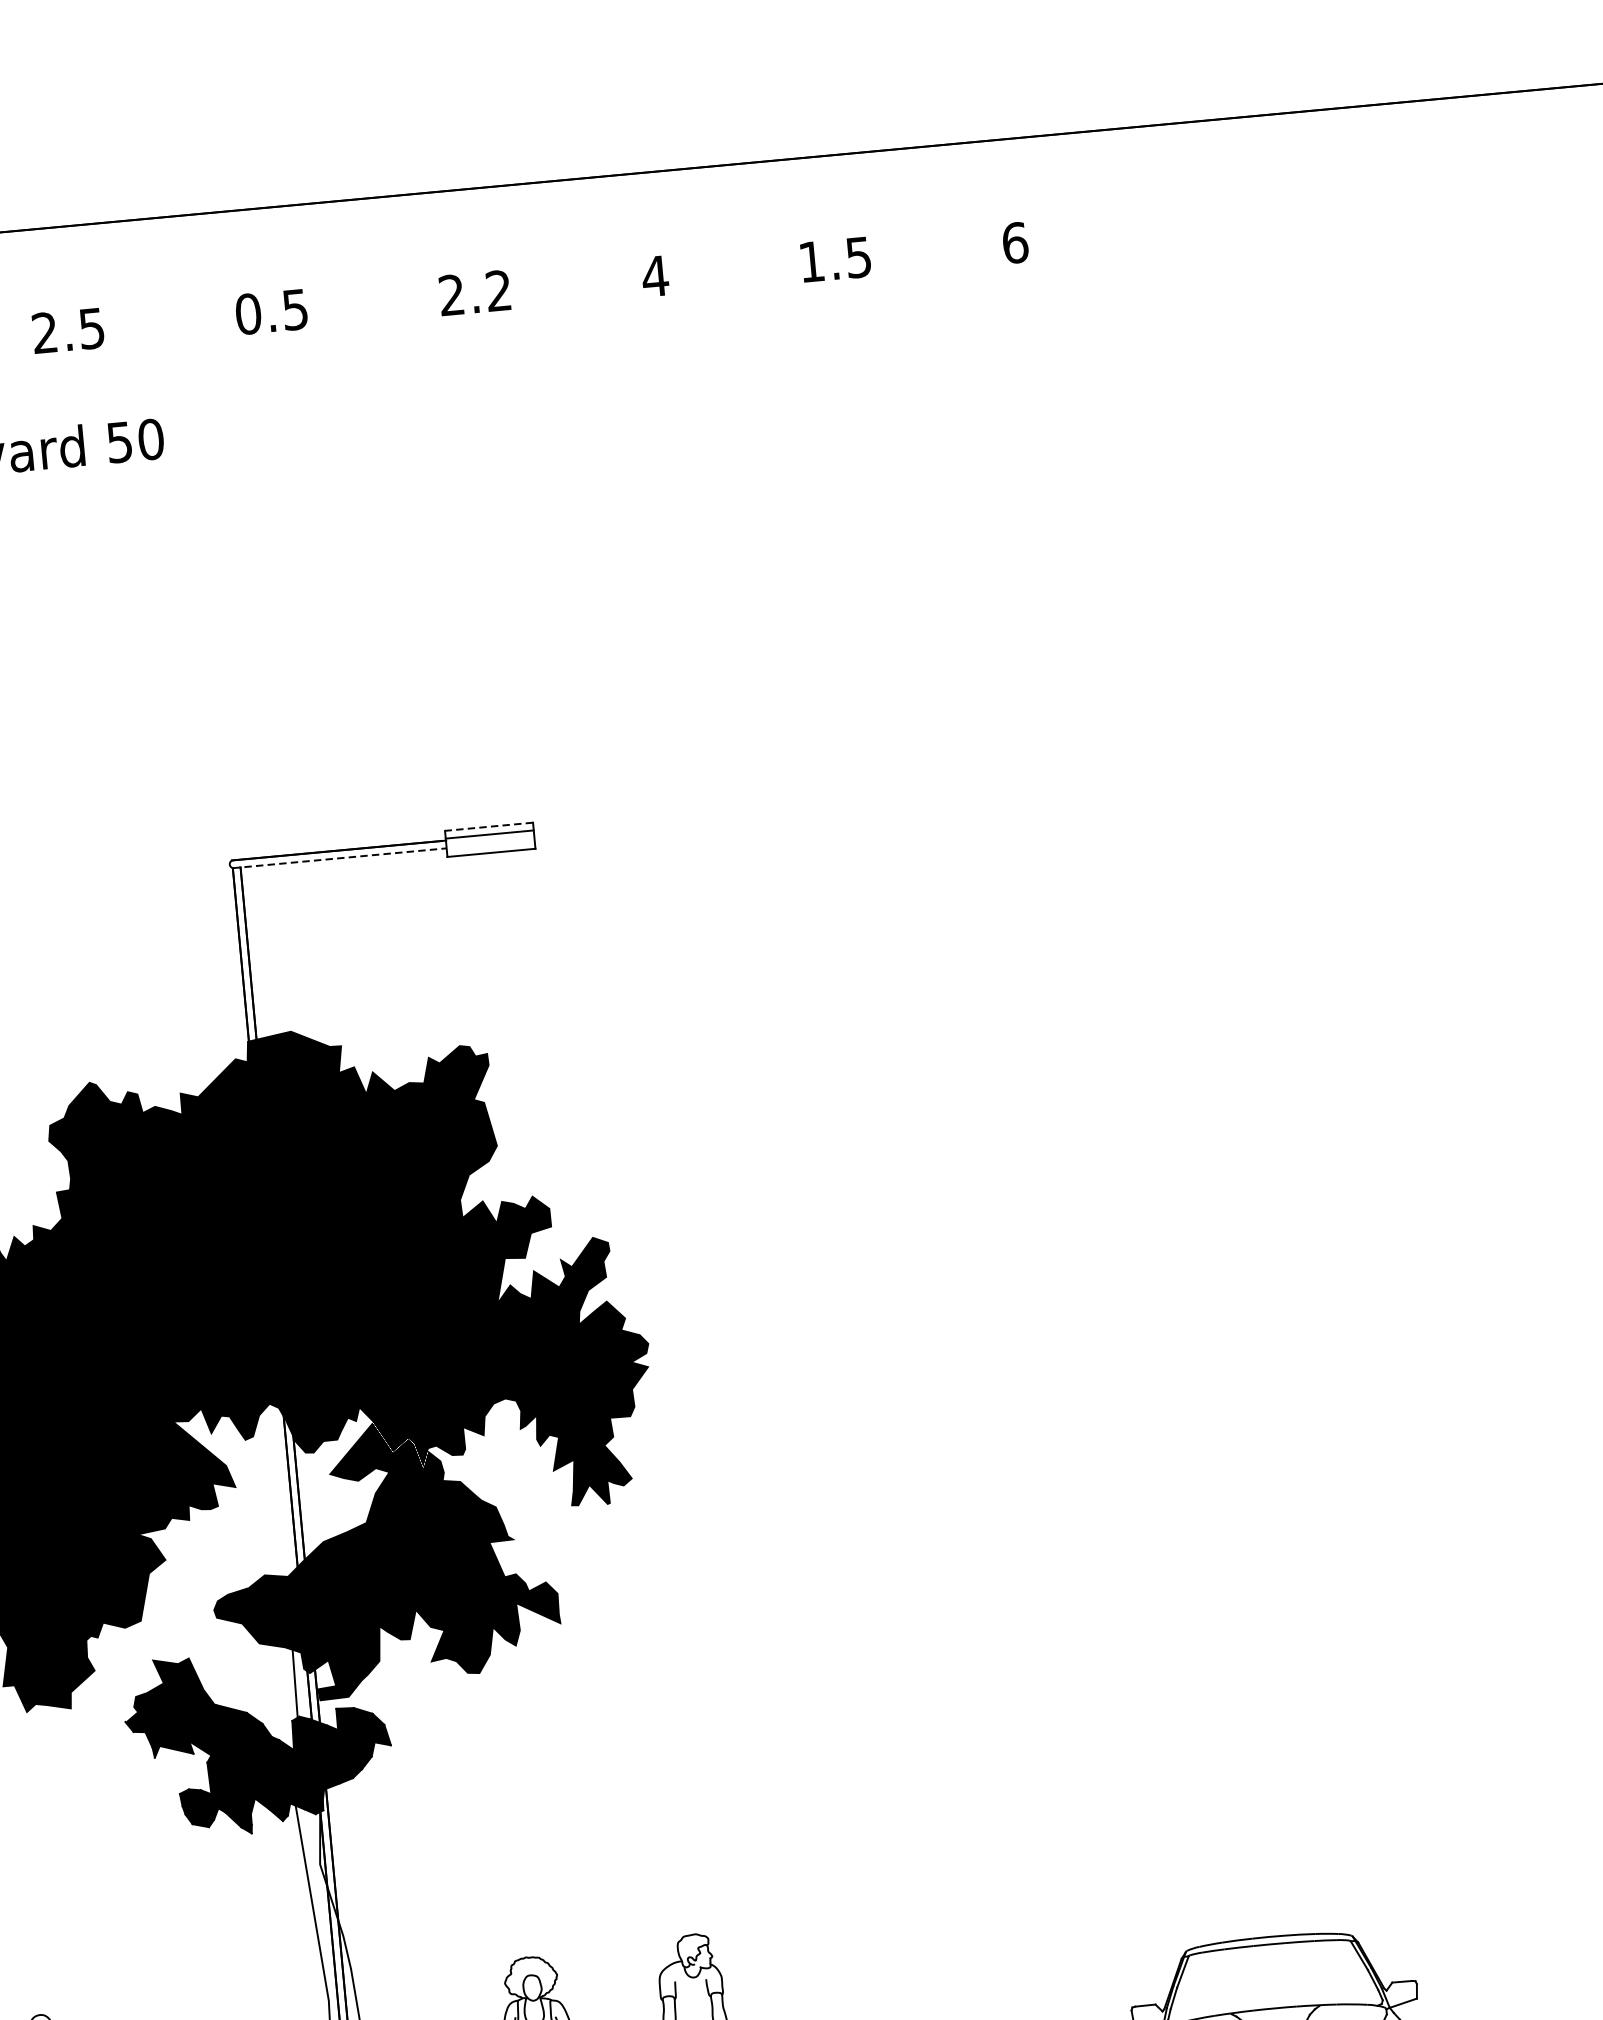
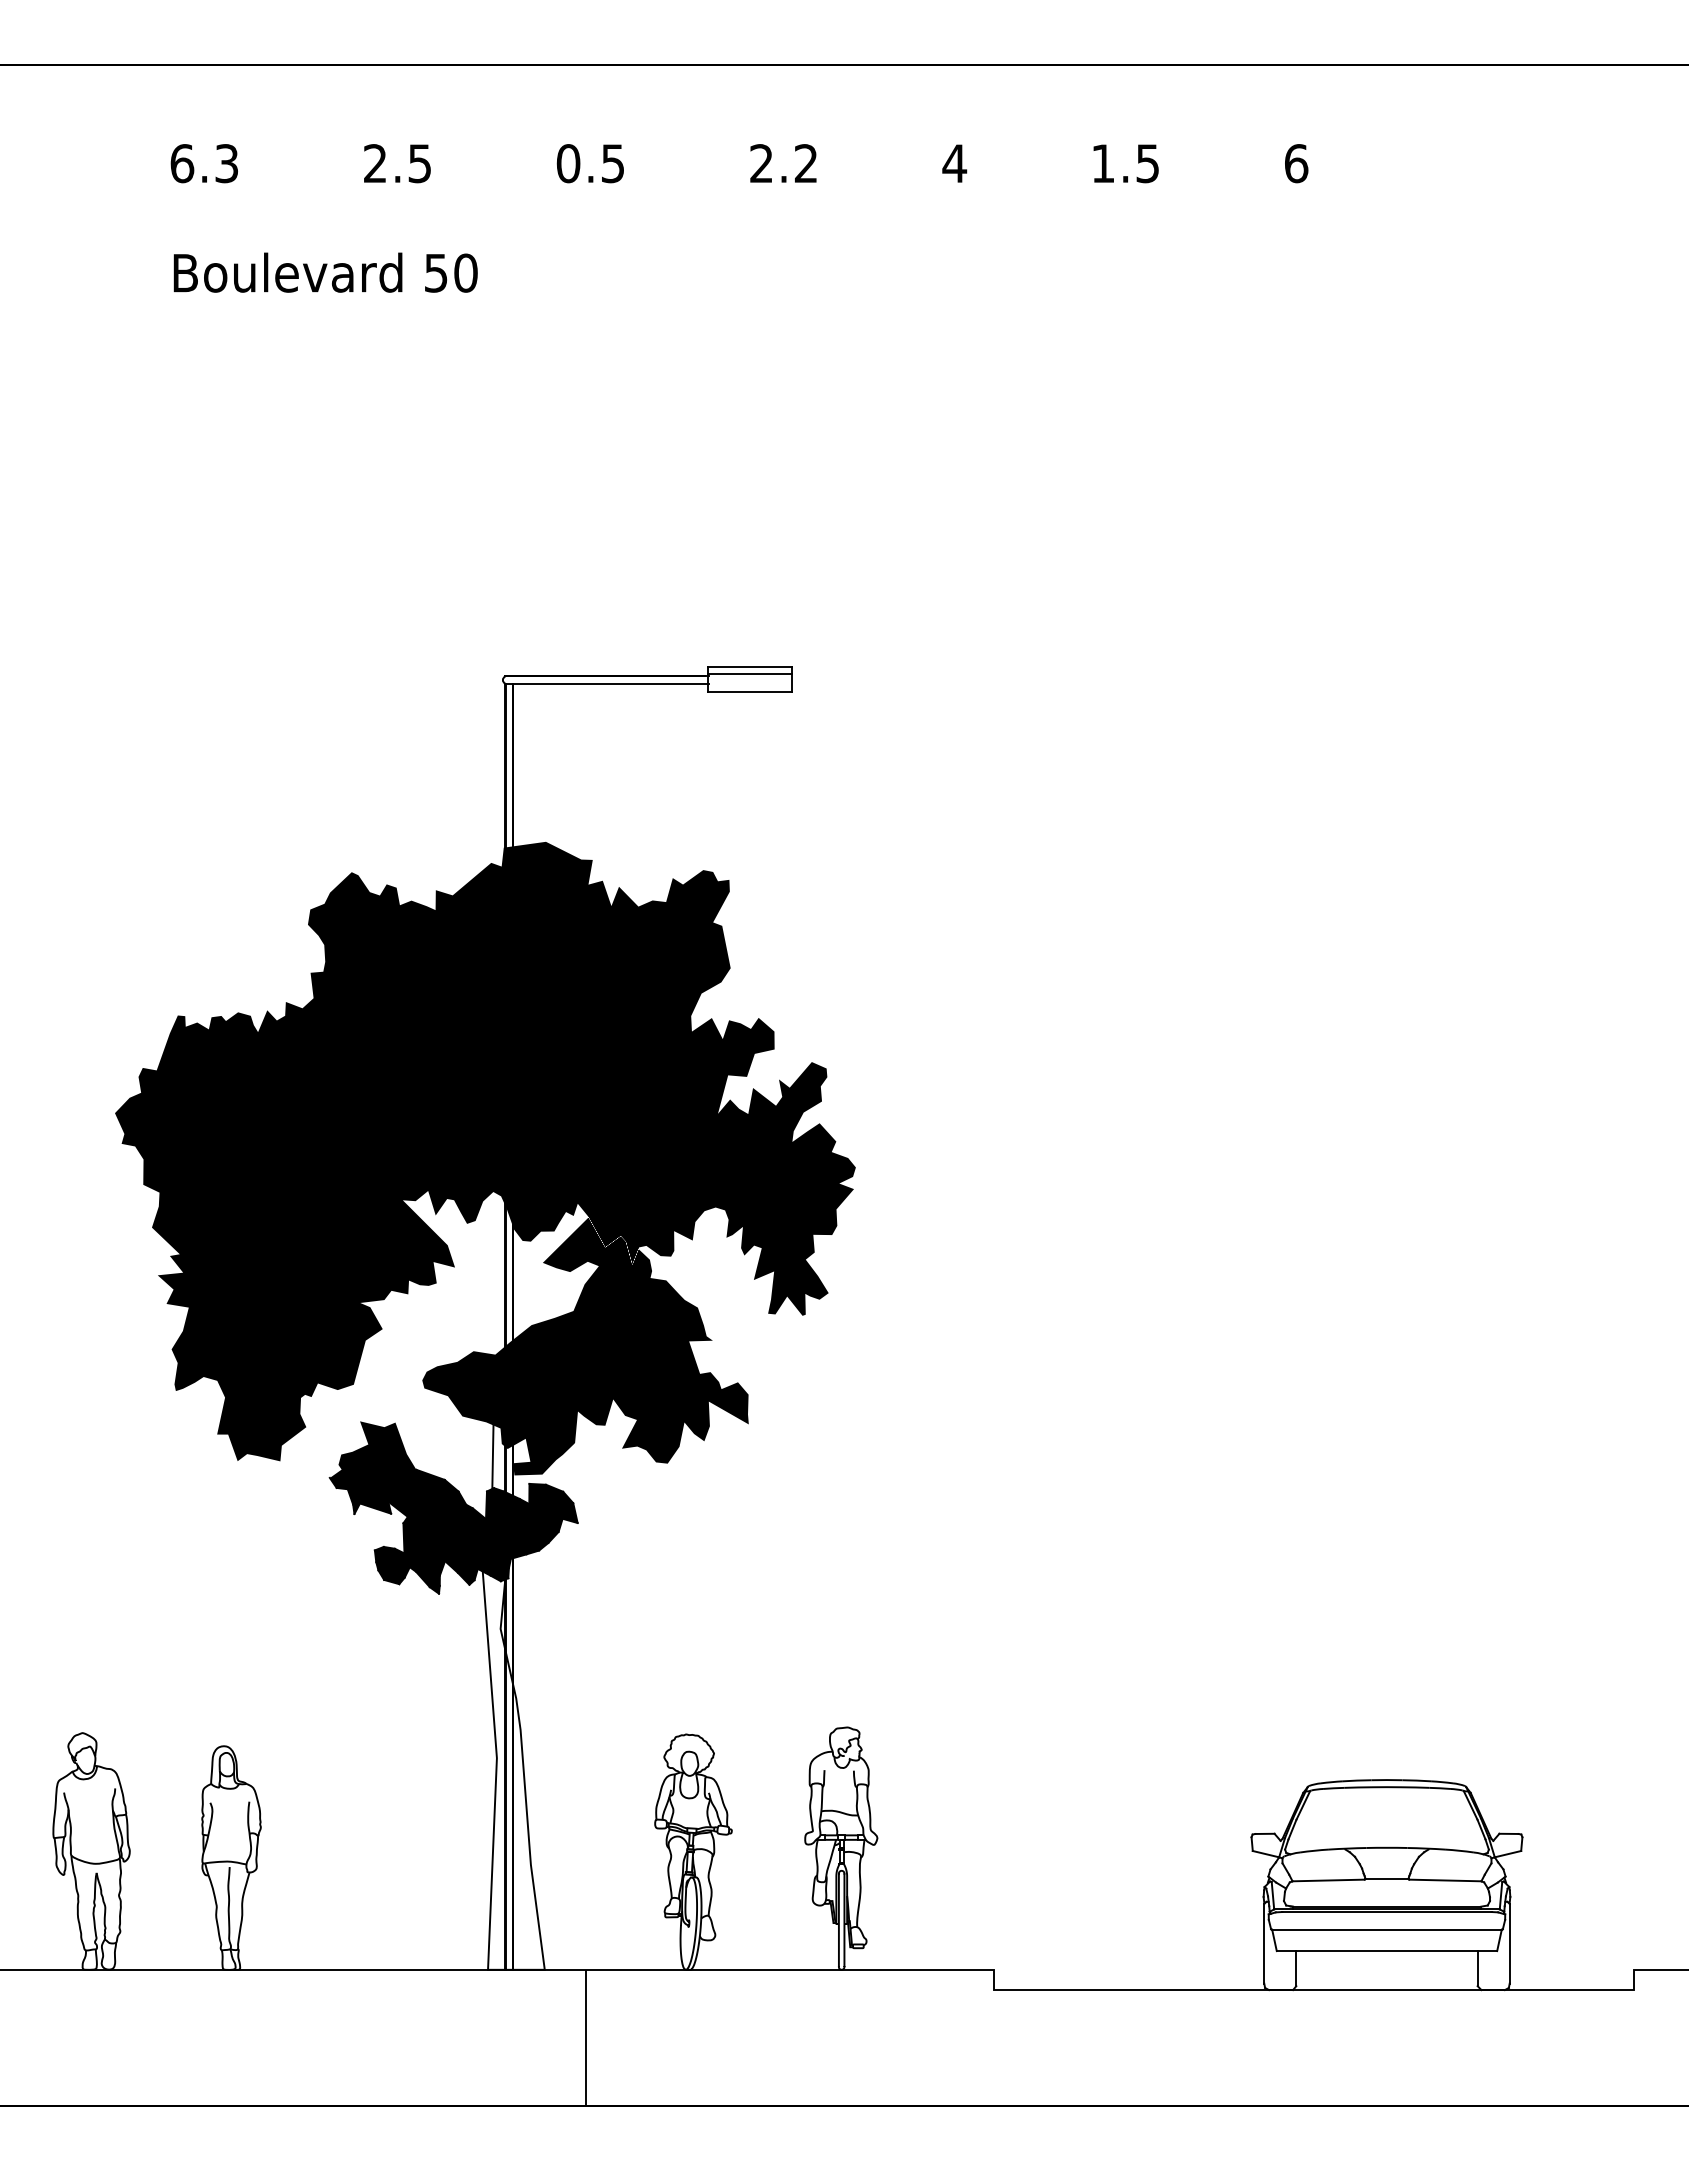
line: (489, 827) -> (750, 667), dashed -> solid
line: (340, 857) -> (607, 683), dashed -> solid

